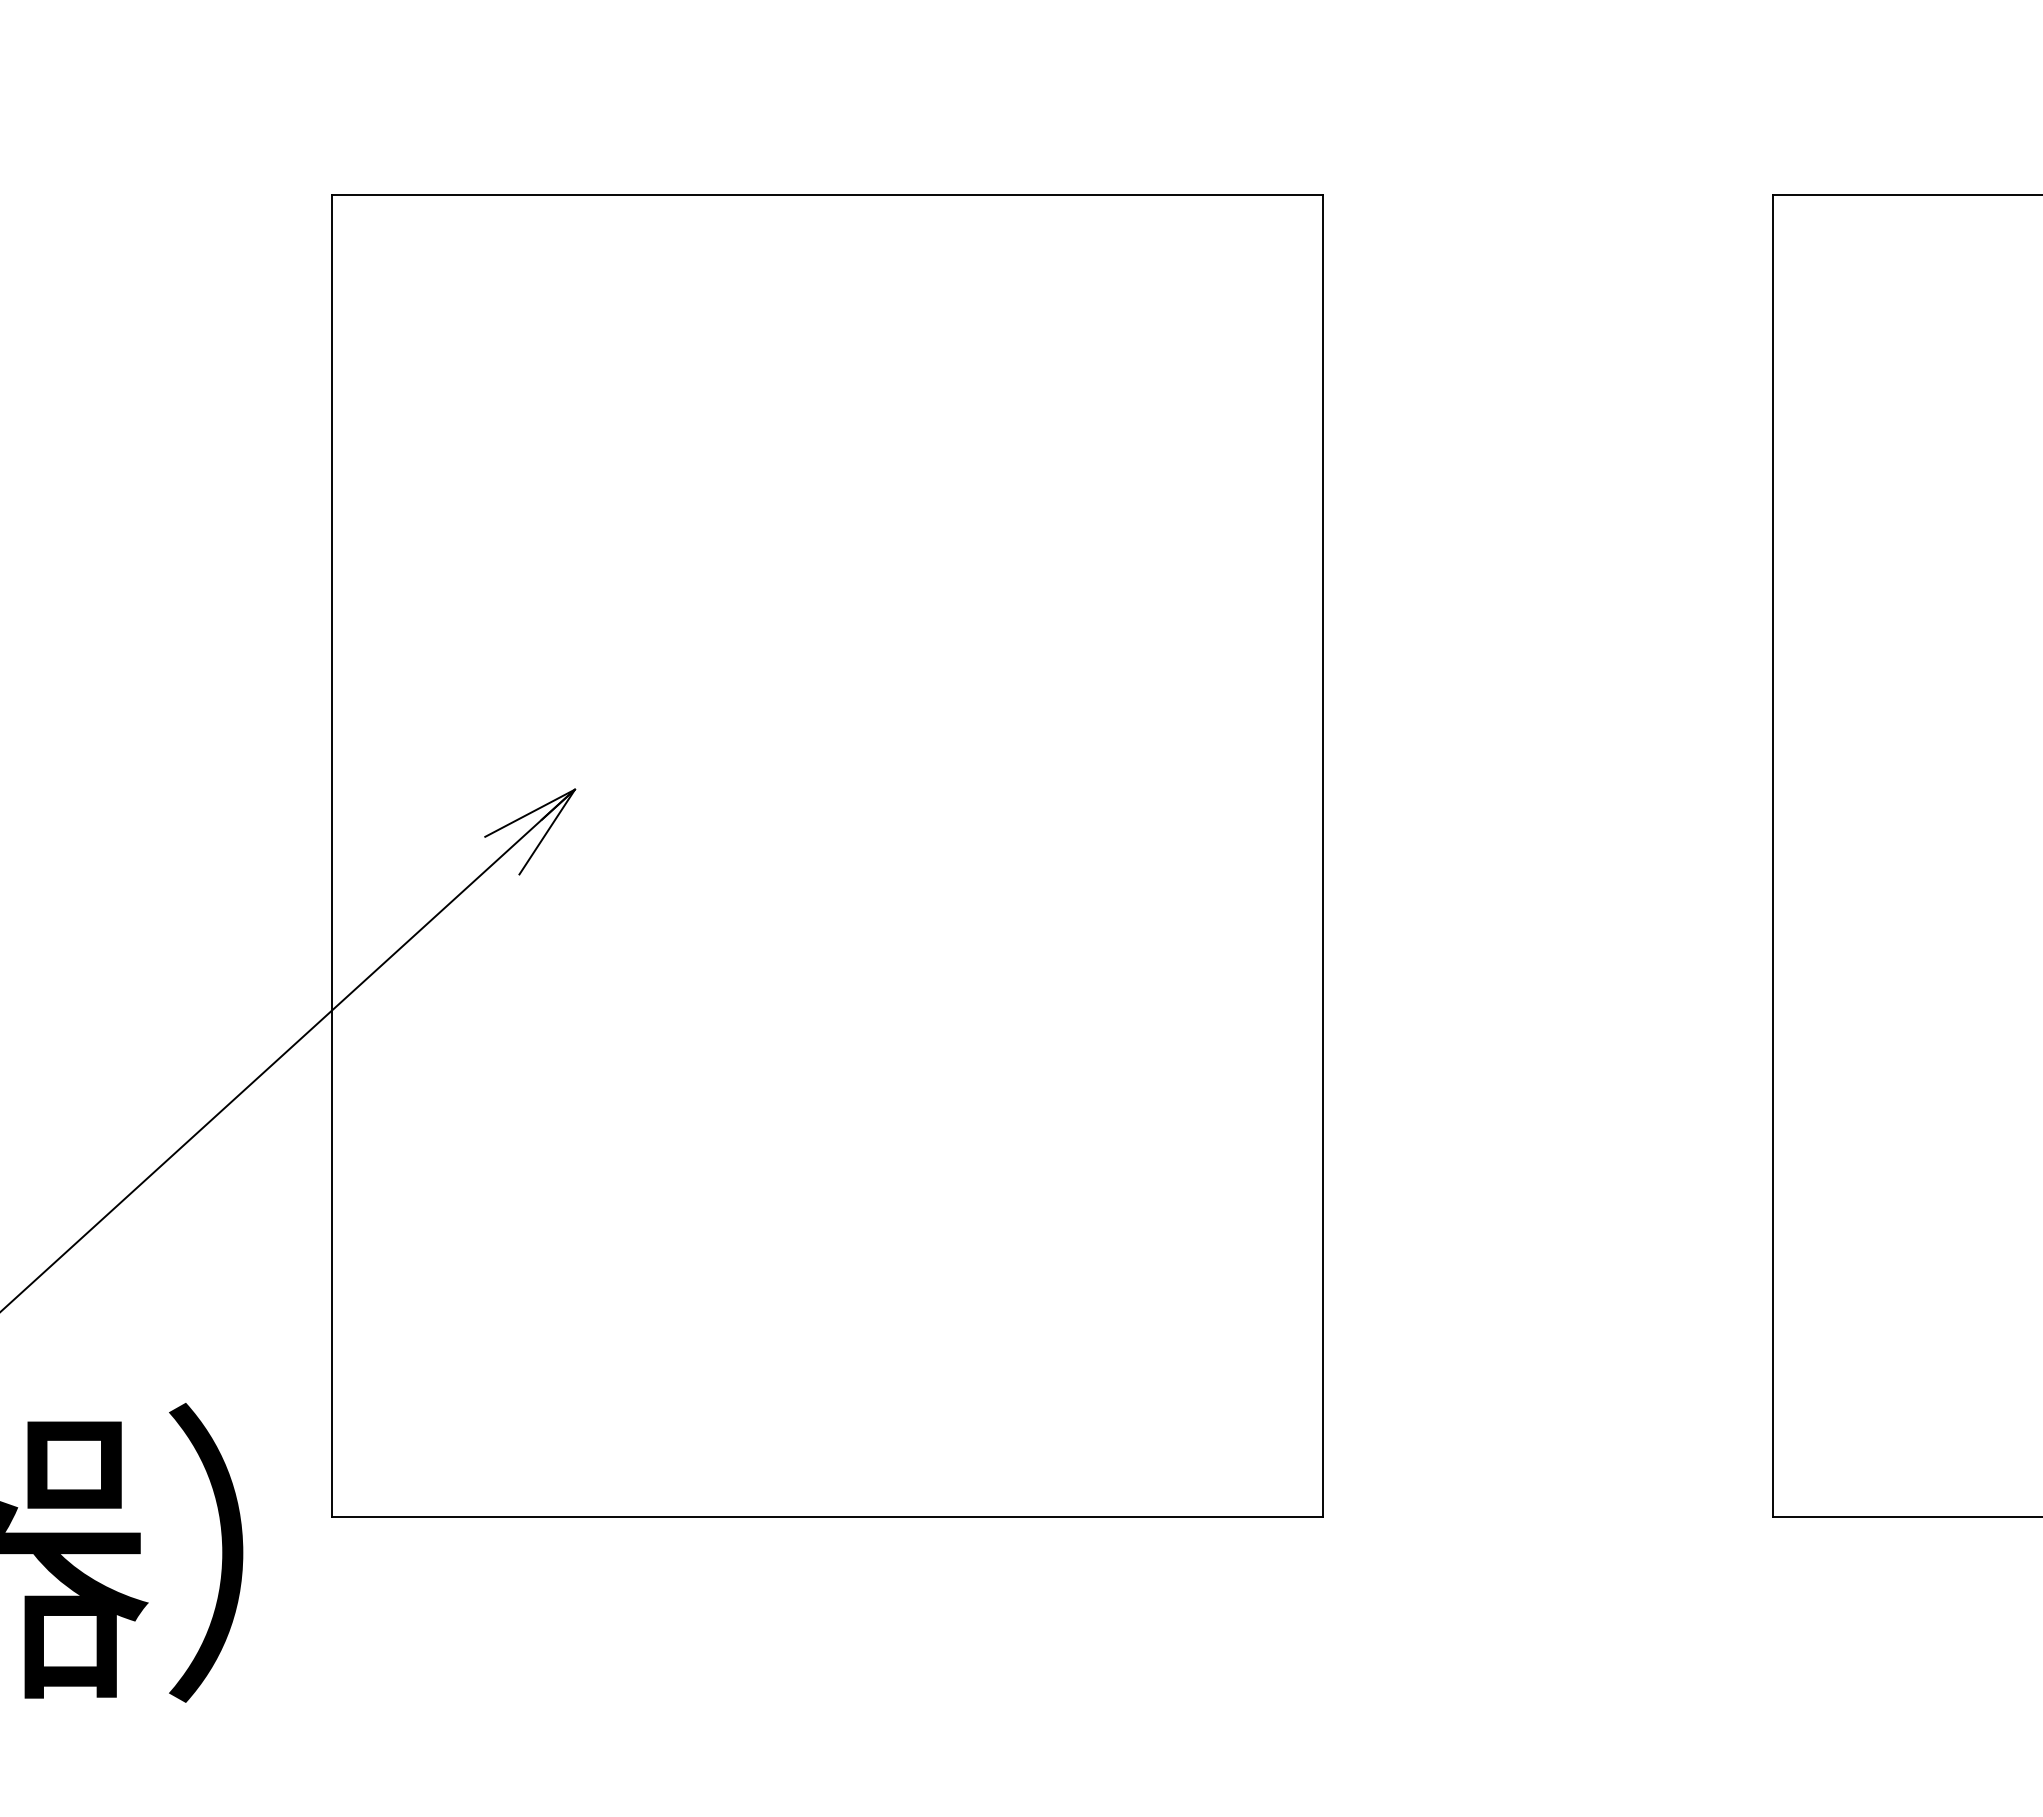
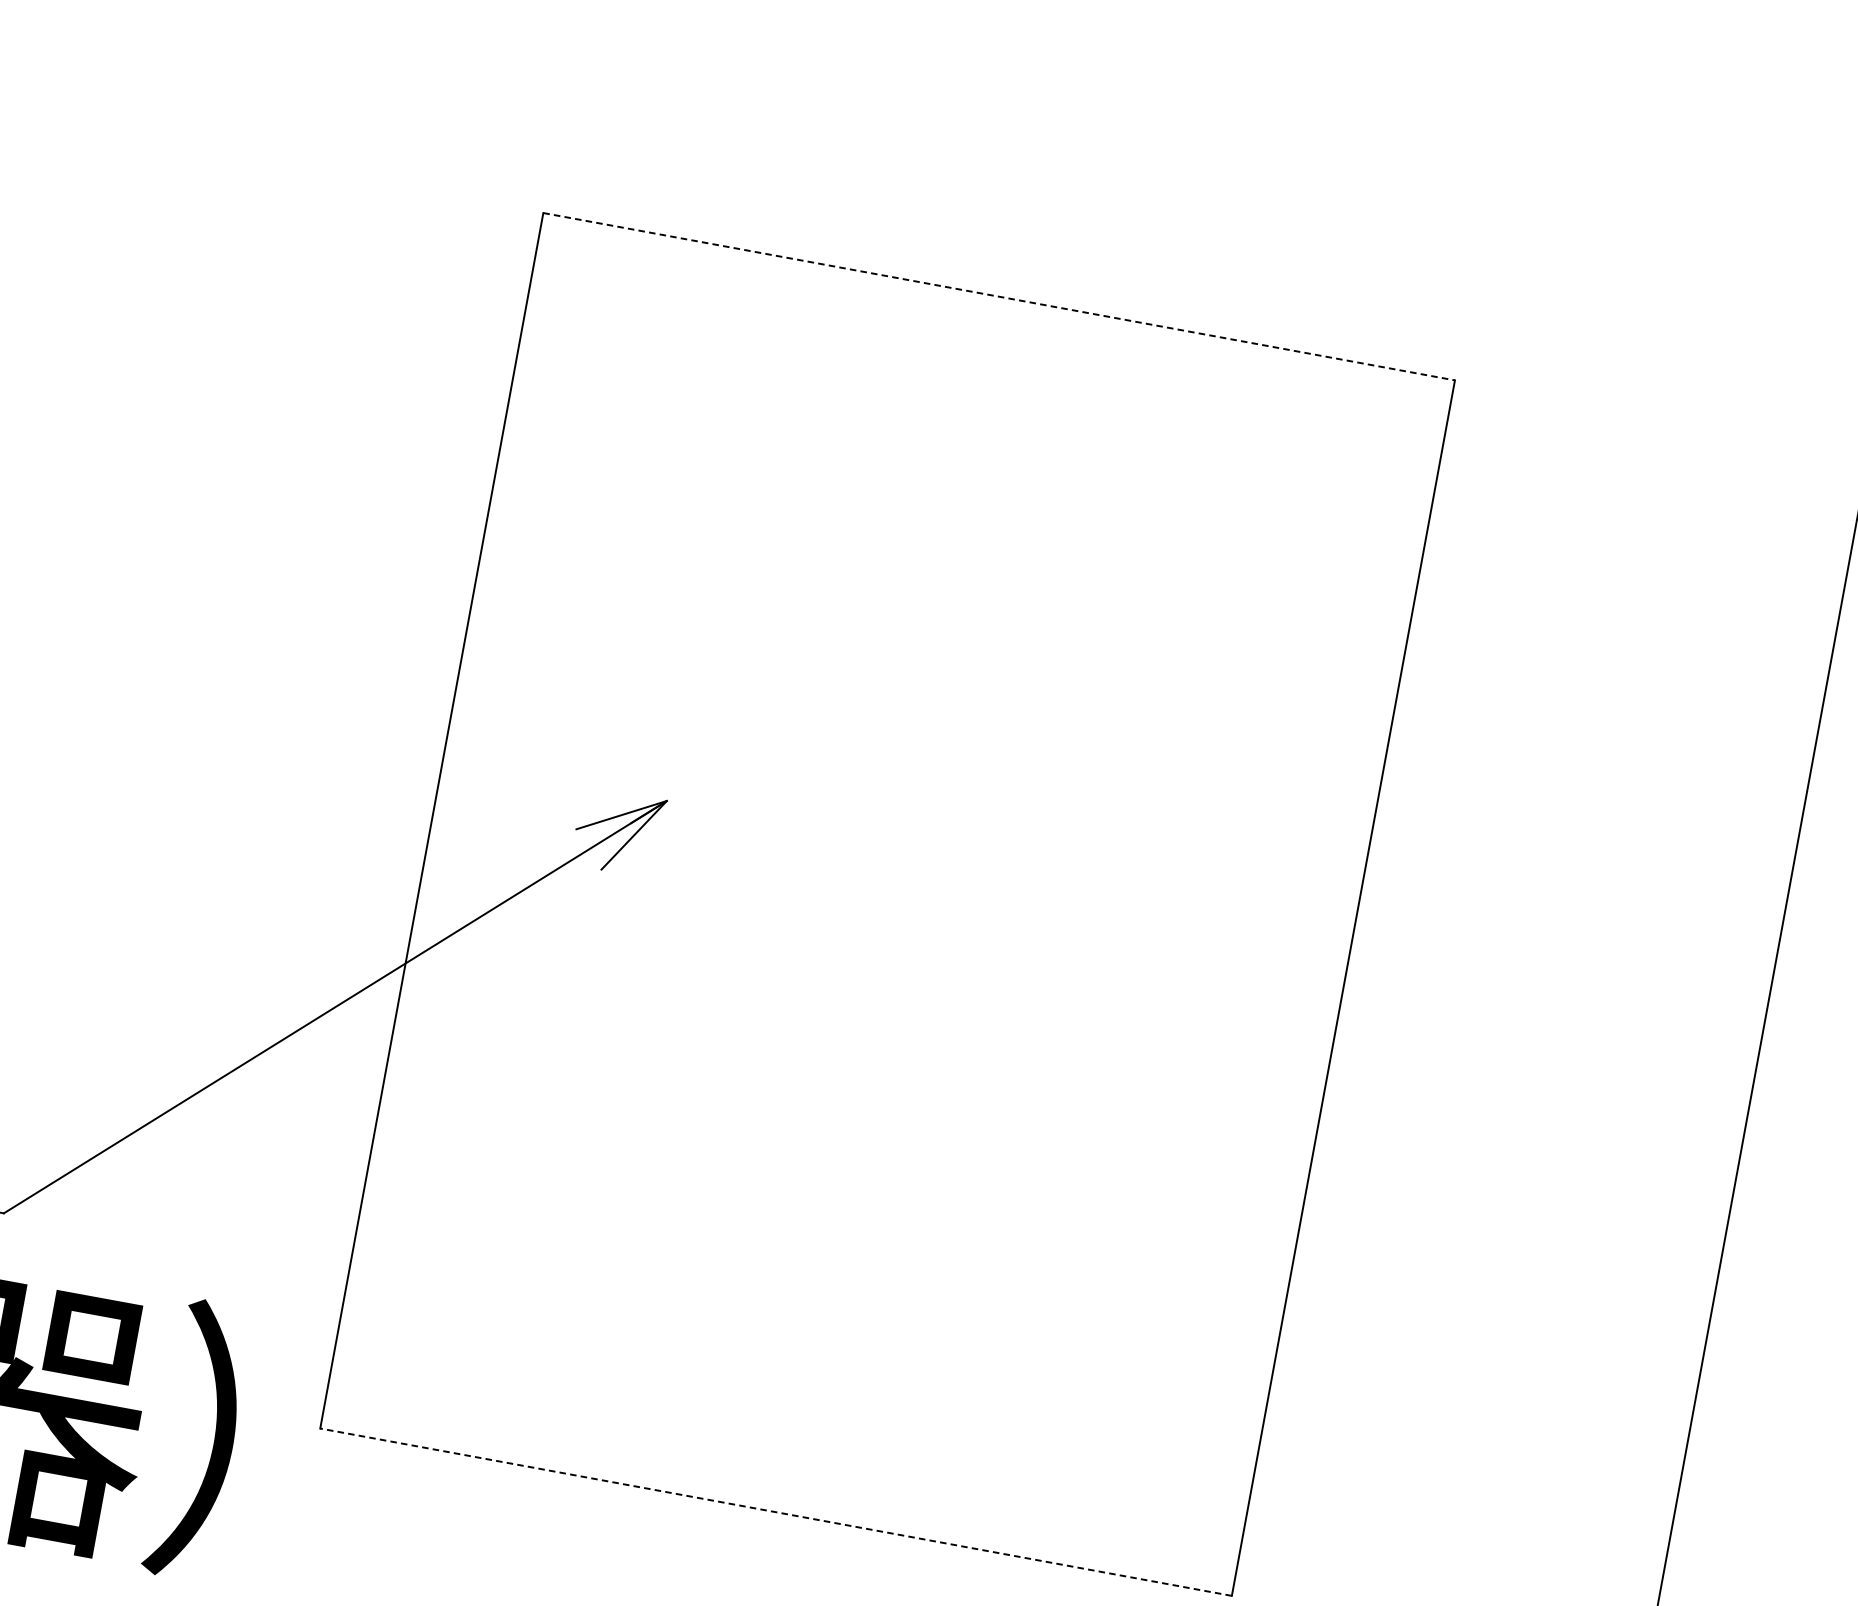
line: (827, 194) -> (999, 296), solid -> dashed
line: (827, 1516) -> (776, 1512), solid -> dashed

